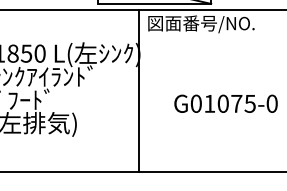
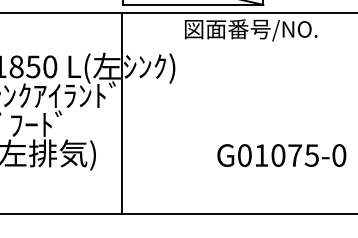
line: (138, 90) -> (121, 112), moved
text: (225, 103) -> (281, 155), moved

